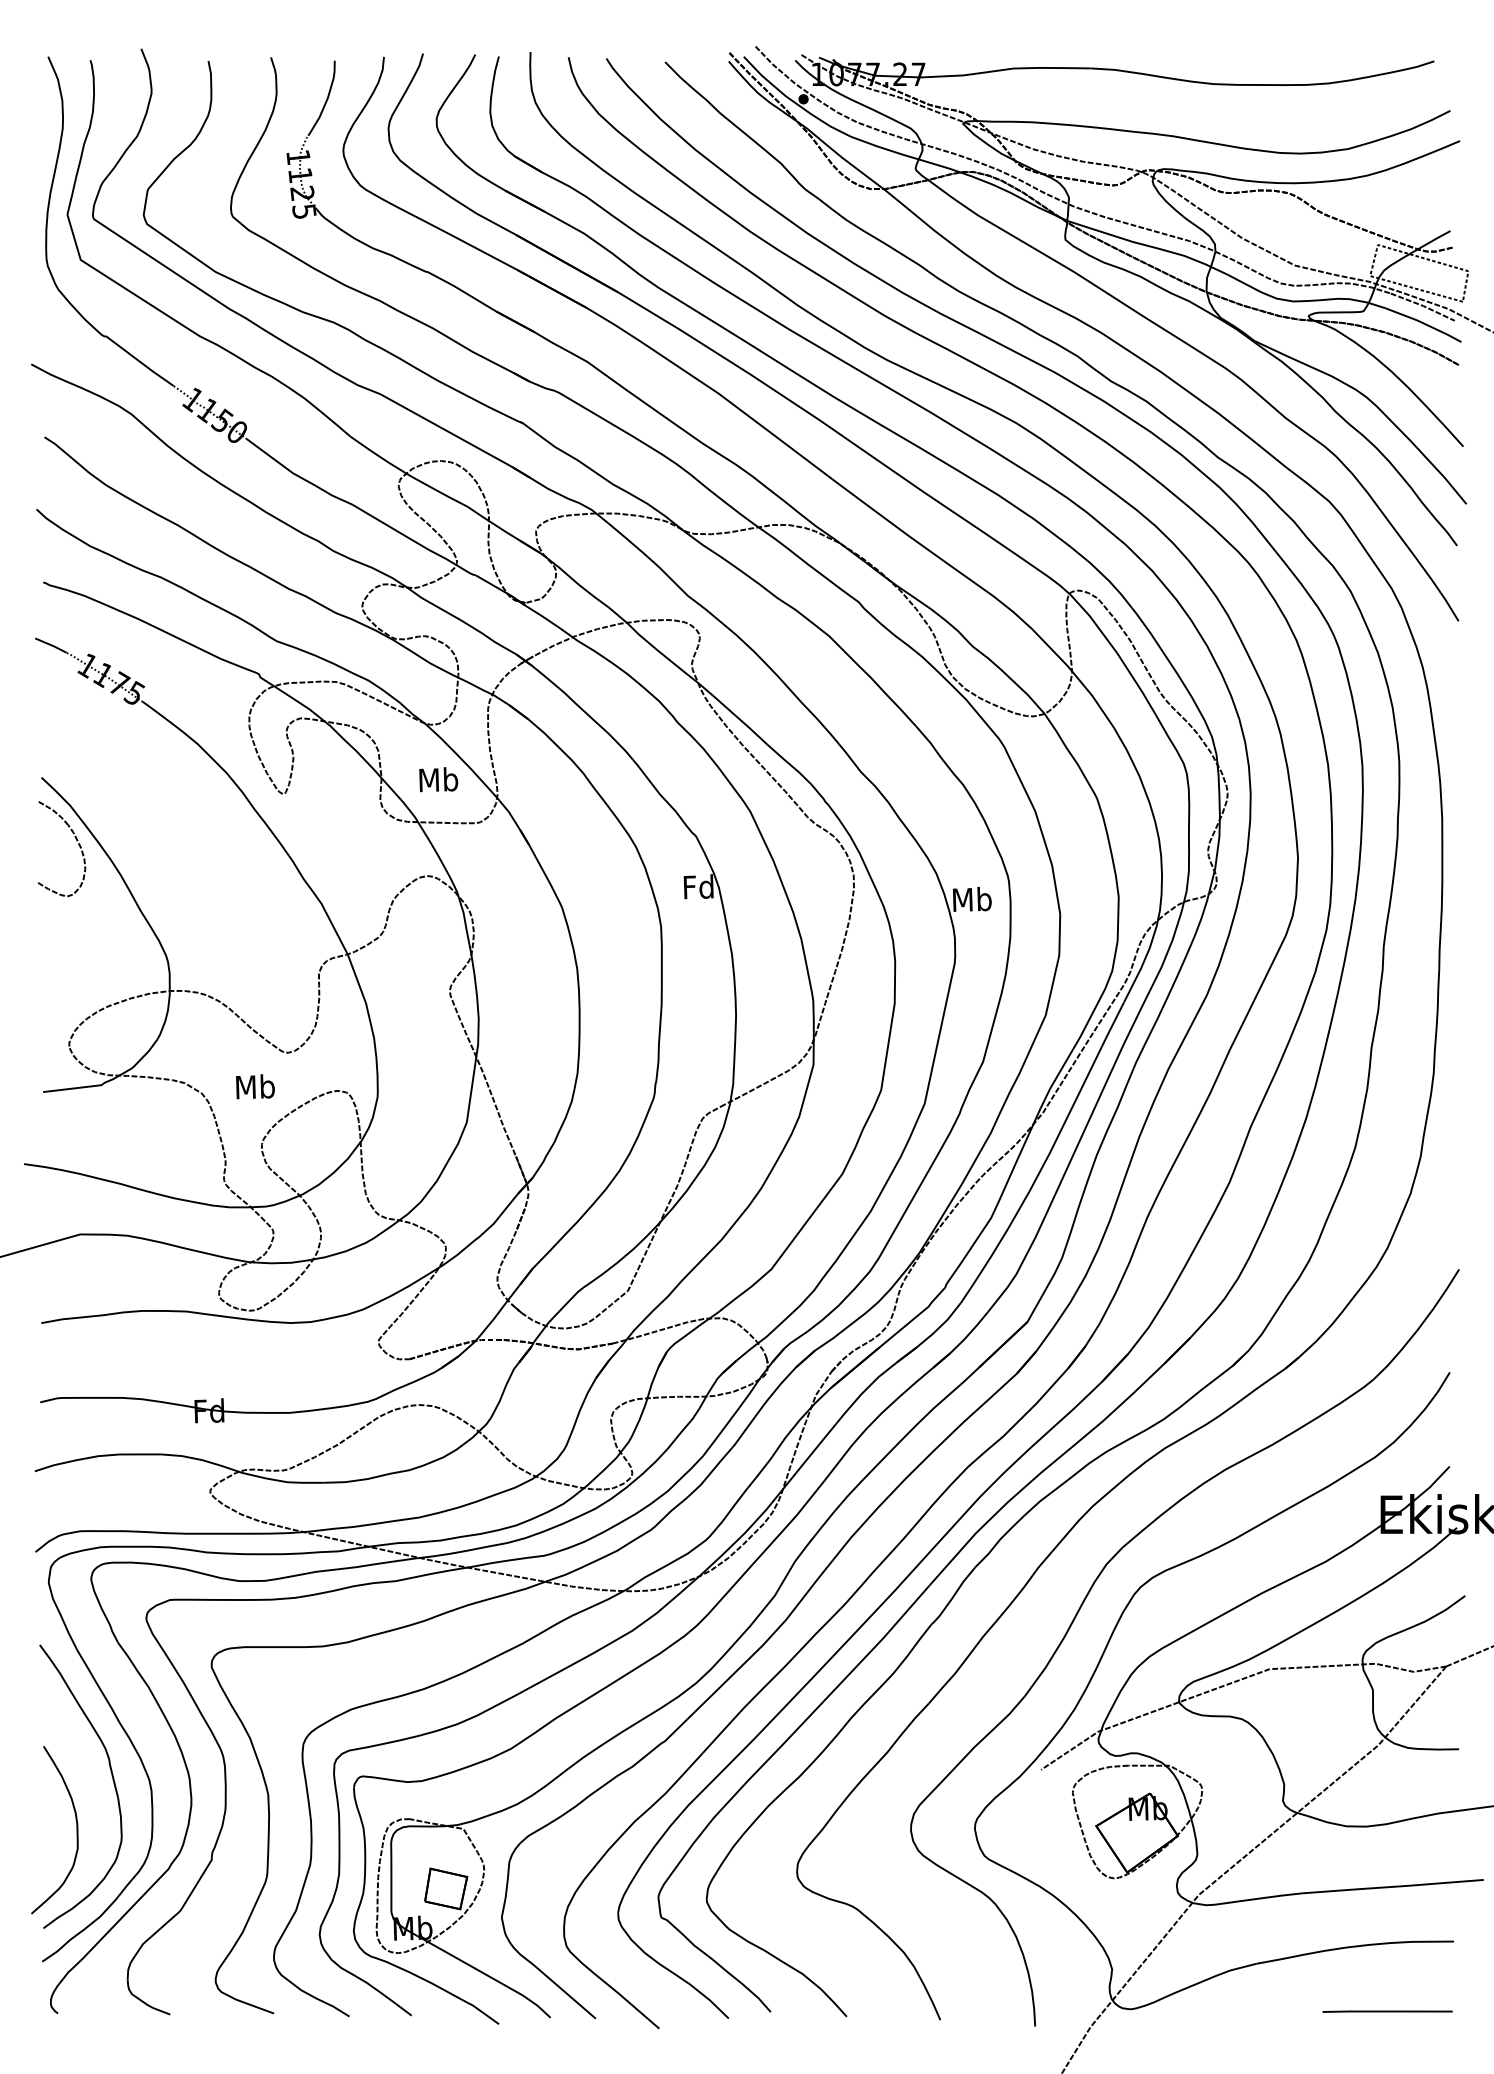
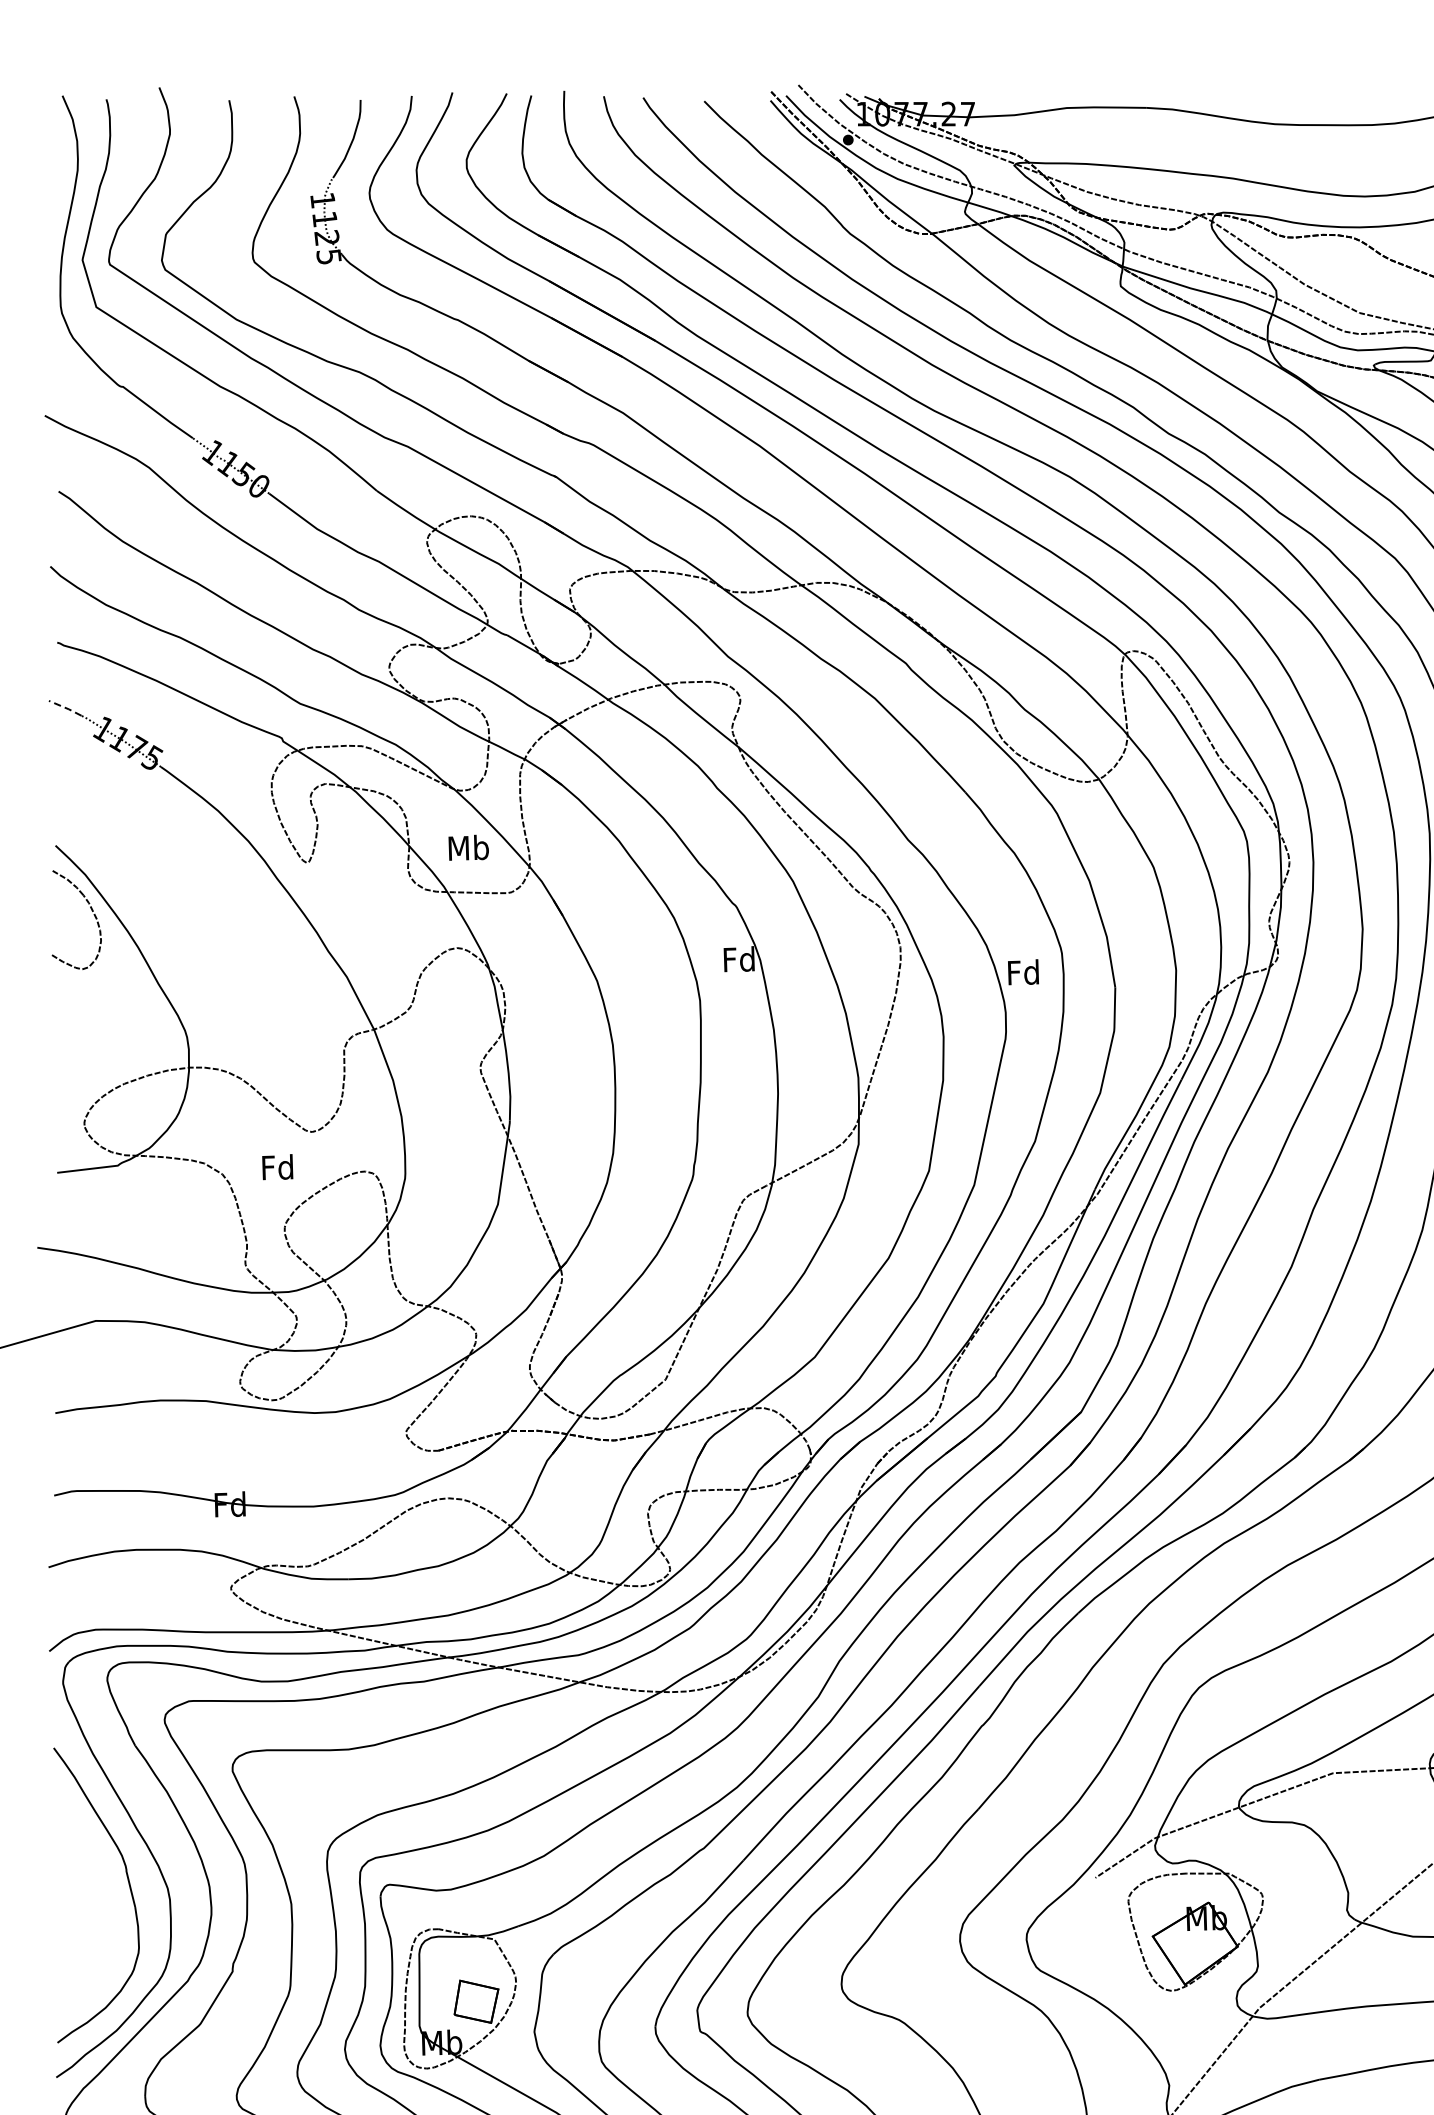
line: (51, 645) -> (65, 708), solid -> dashed
text: (972, 898) -> (1024, 971), Mb -> Fd
text: (255, 1086) -> (278, 1167), Mb -> Fd
curve: (76, 1830) -> (91, 1941), removed

